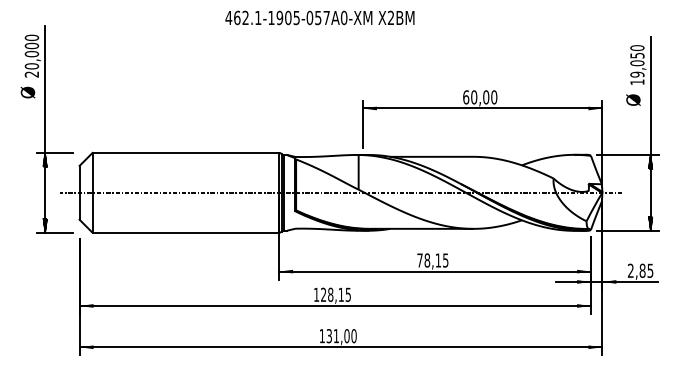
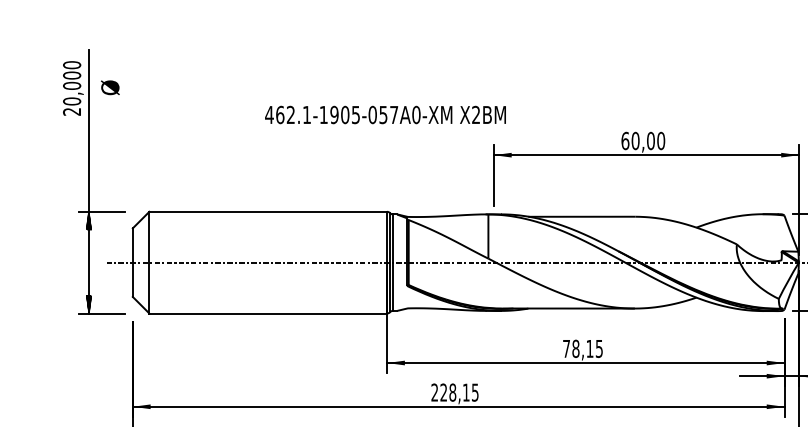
text: (319, 17) -> (384, 114), moved
text: (27, 92) -> (109, 87), moved
text: (316, 294) -> (434, 392), 128,15 -> 228,15

